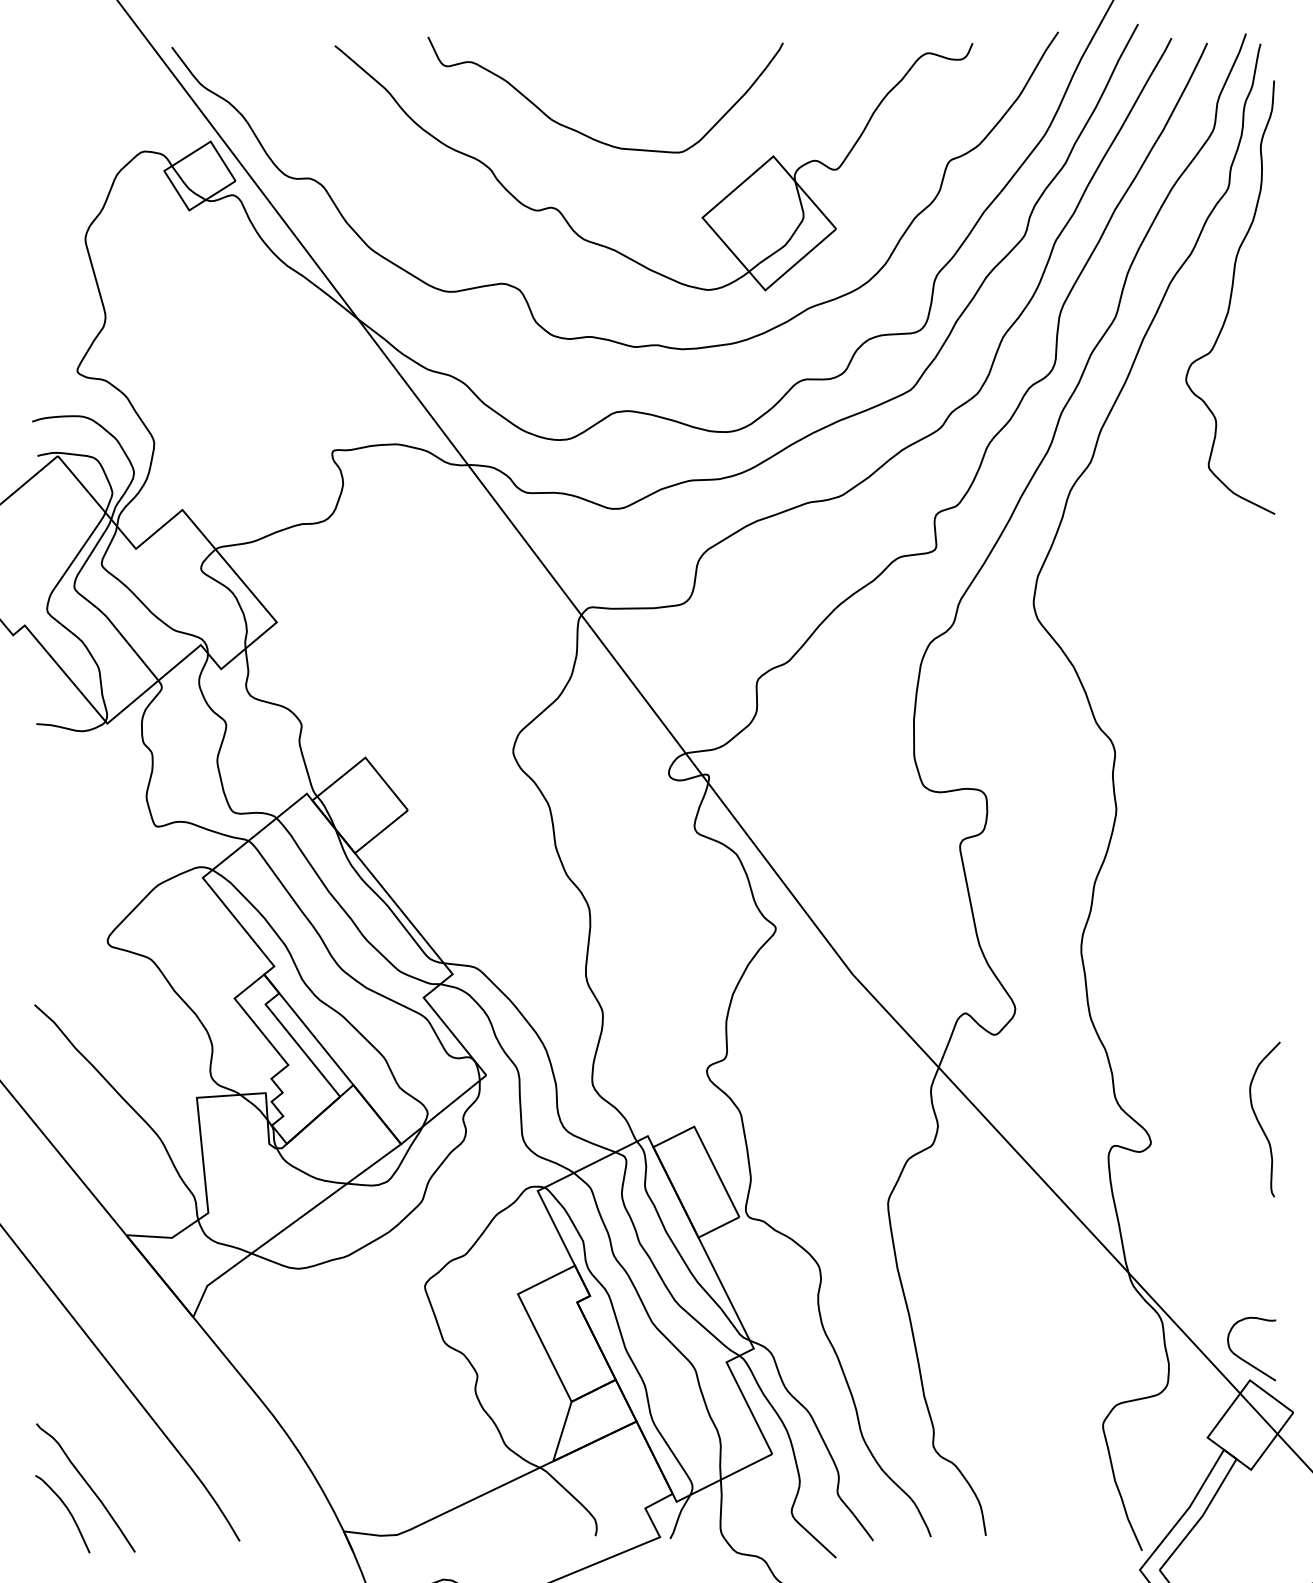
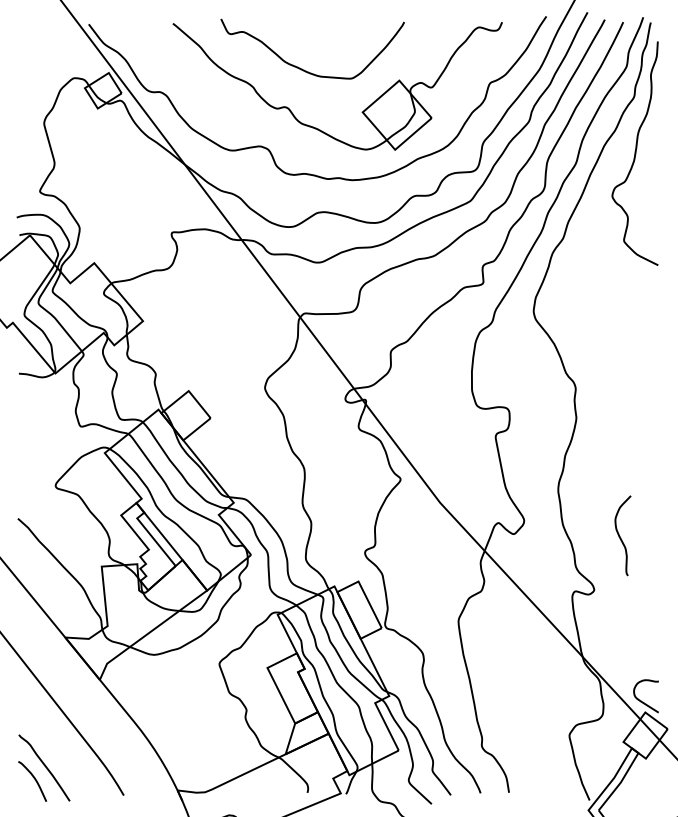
curve: (1259, 1120) -> (620, 536), moved

